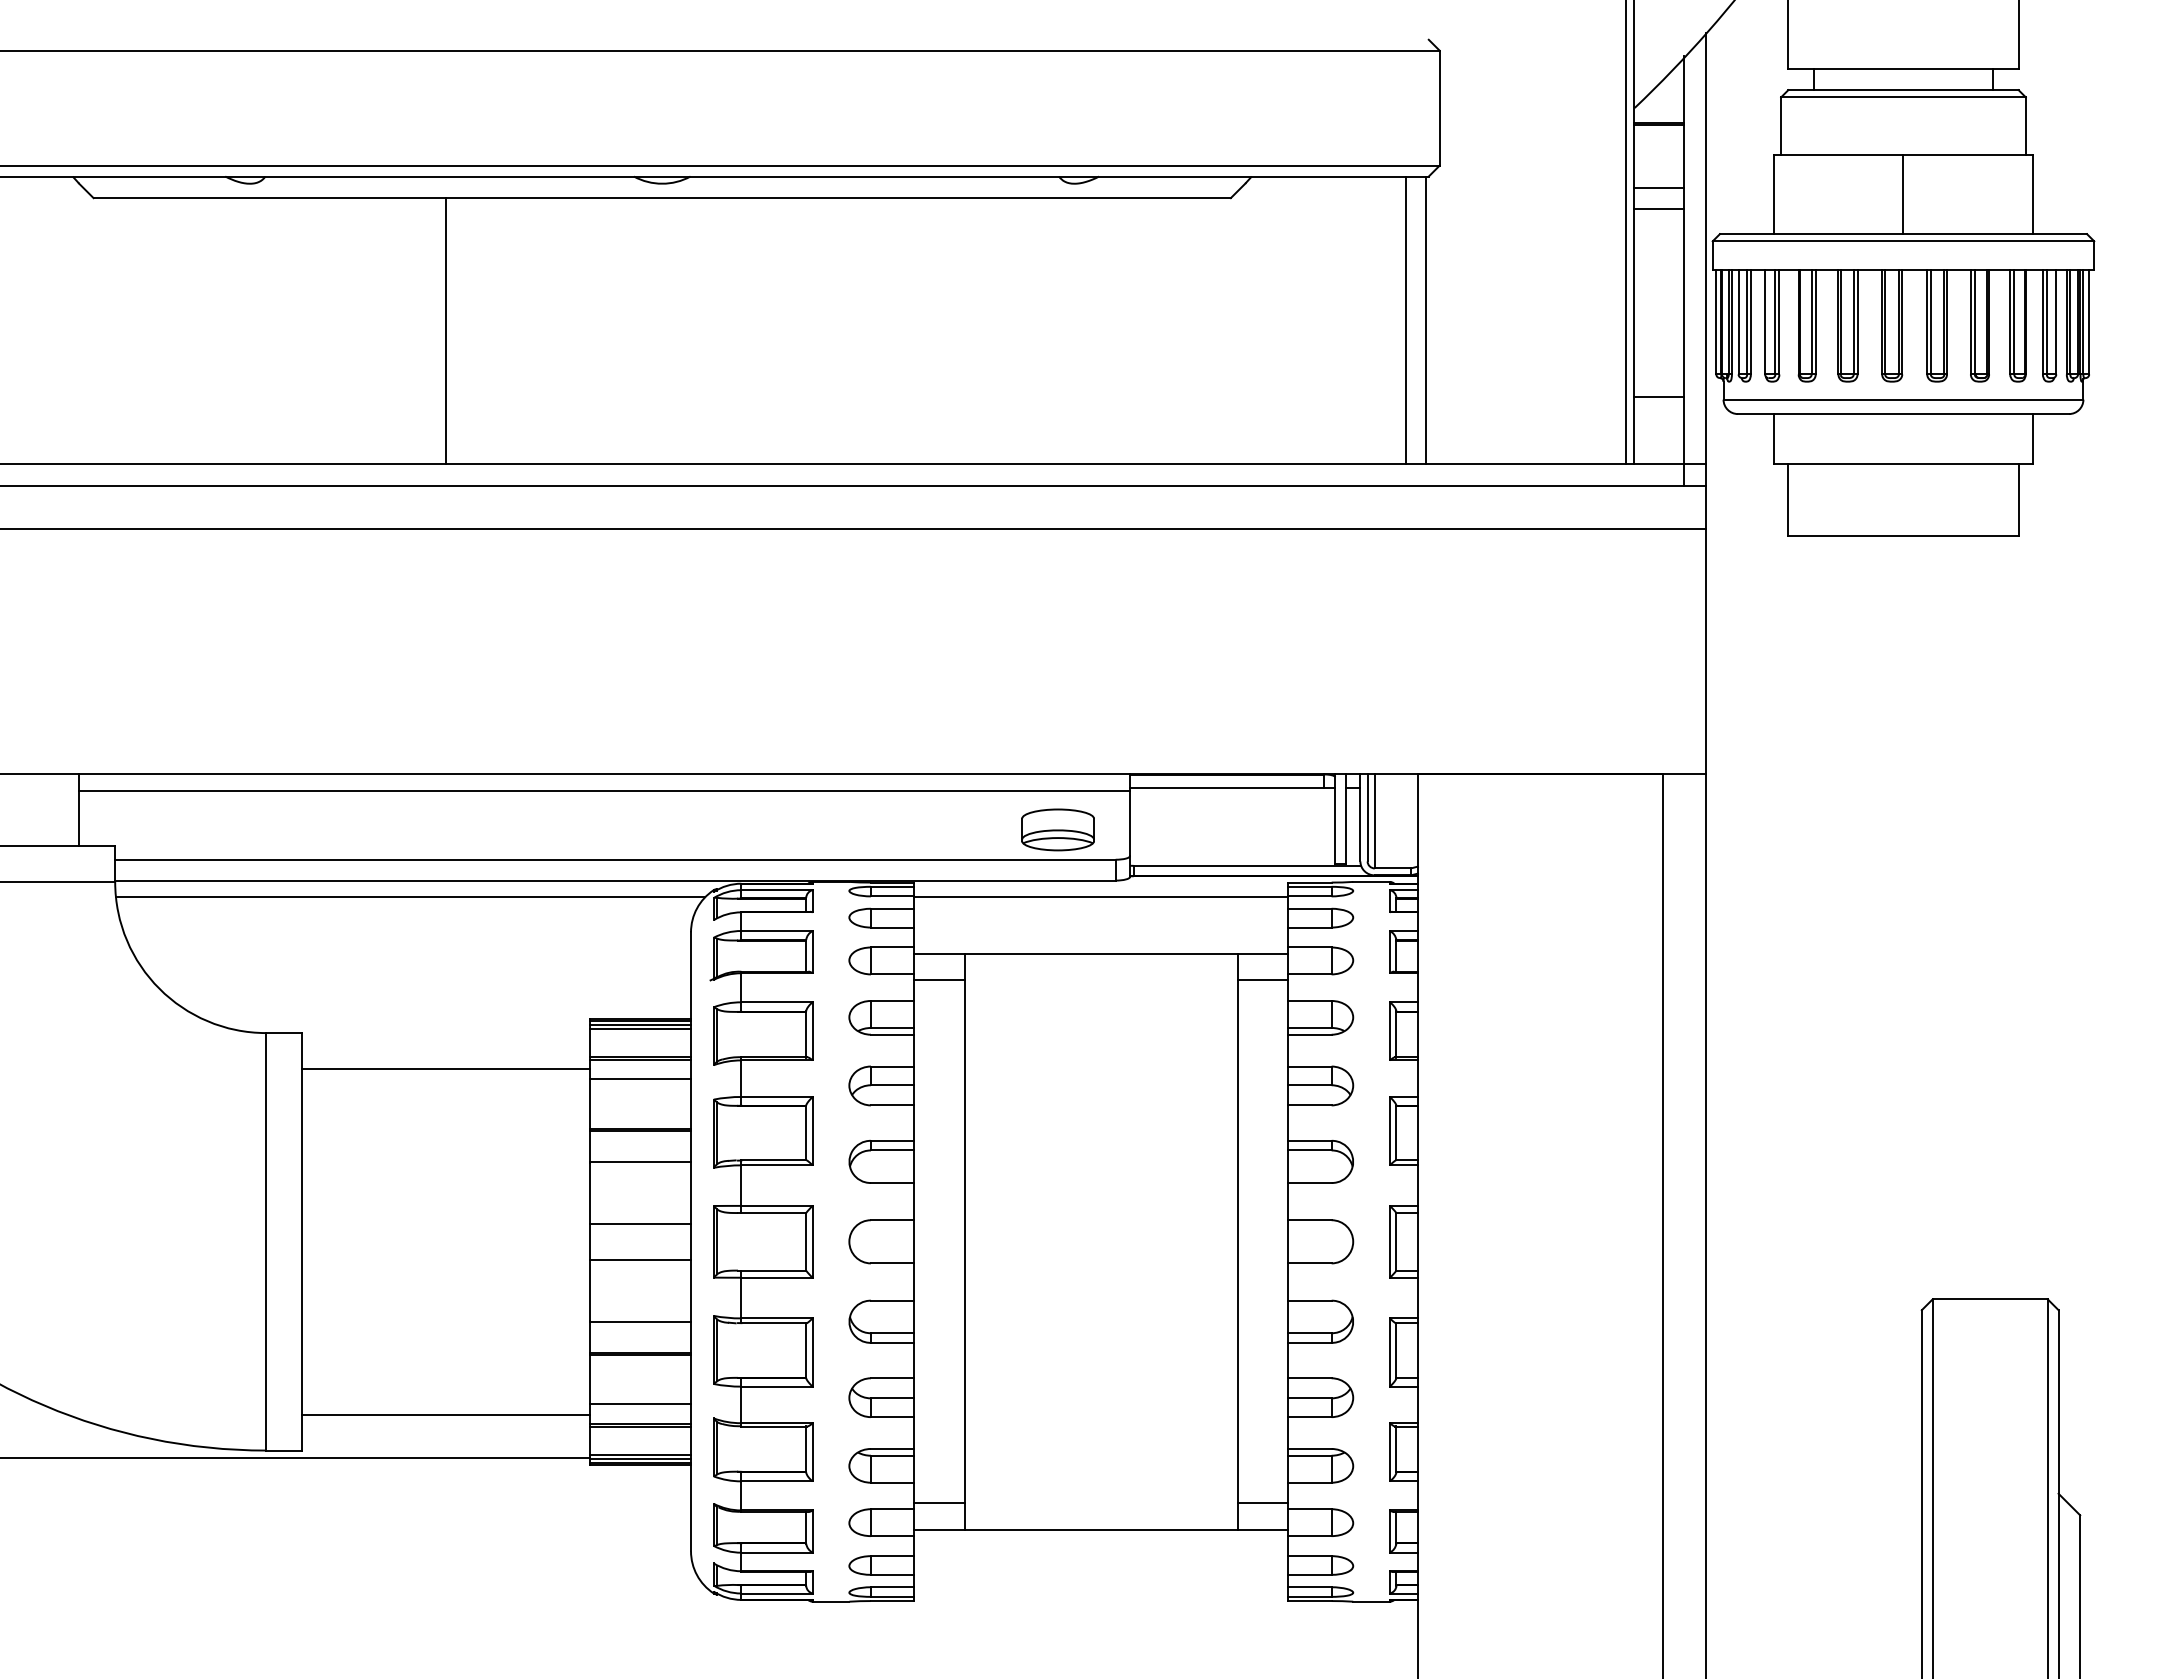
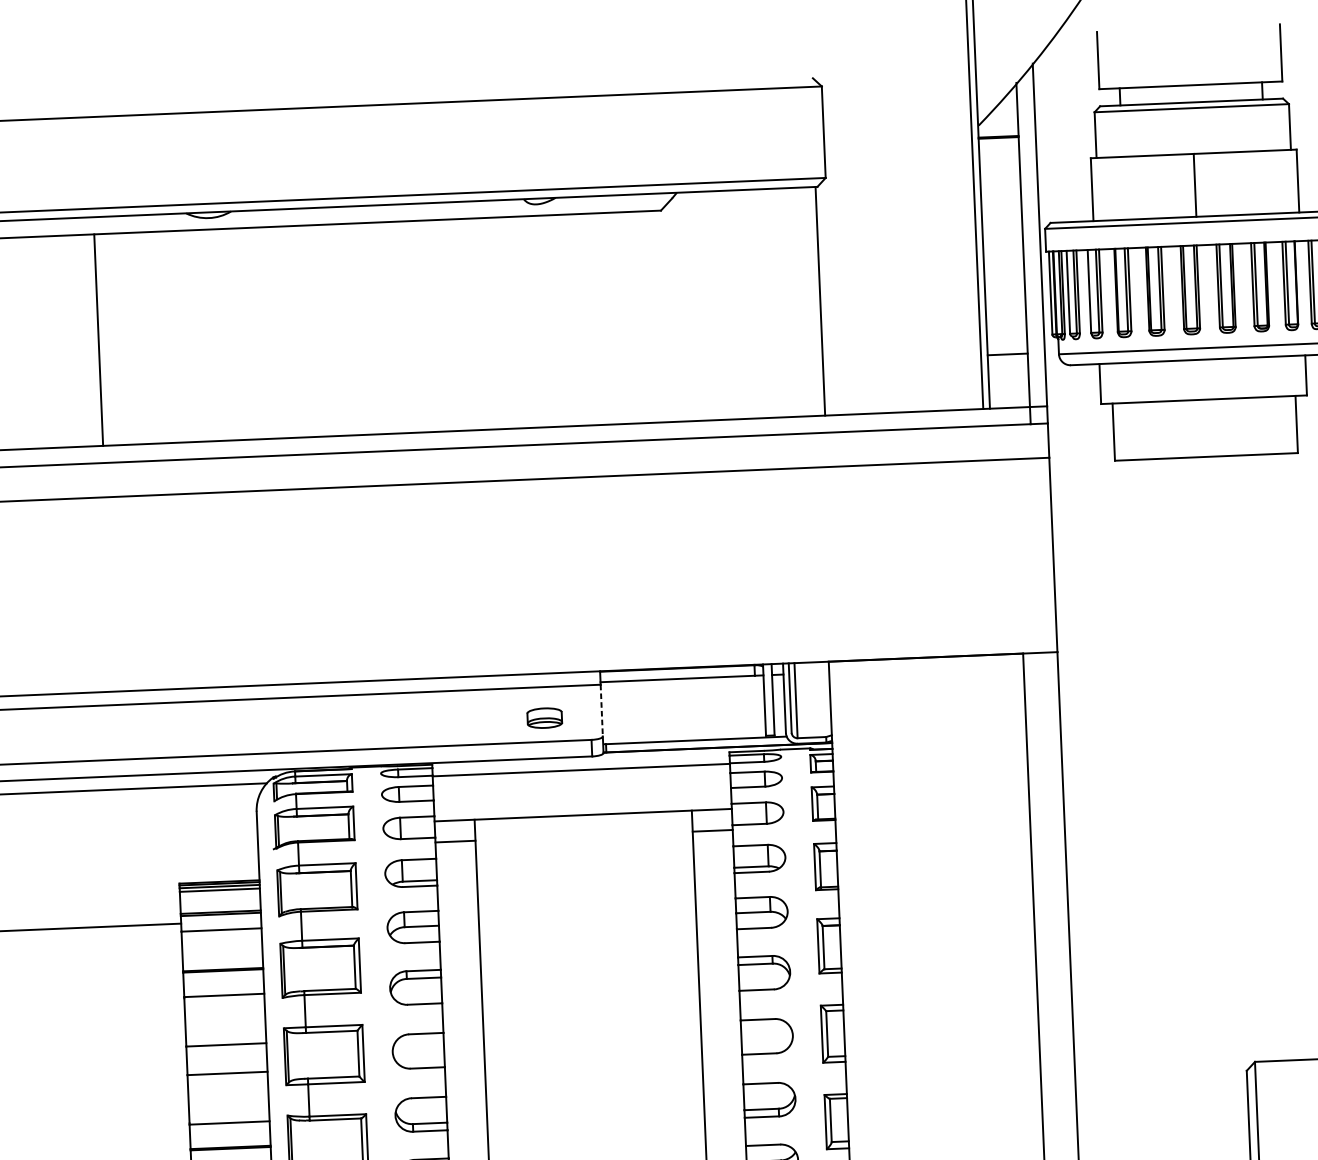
line: (1658, 187) -> (1000, 187), removed
line: (1658, 208) -> (1000, 204), removed
line: (1406, 320) -> (804, 301), removed
line: (446, 331) -> (98, 340), moved
line: (1130, 823) -> (602, 710), solid -> dashed
part: (1057, 829) -> (544, 717), size x0.6

